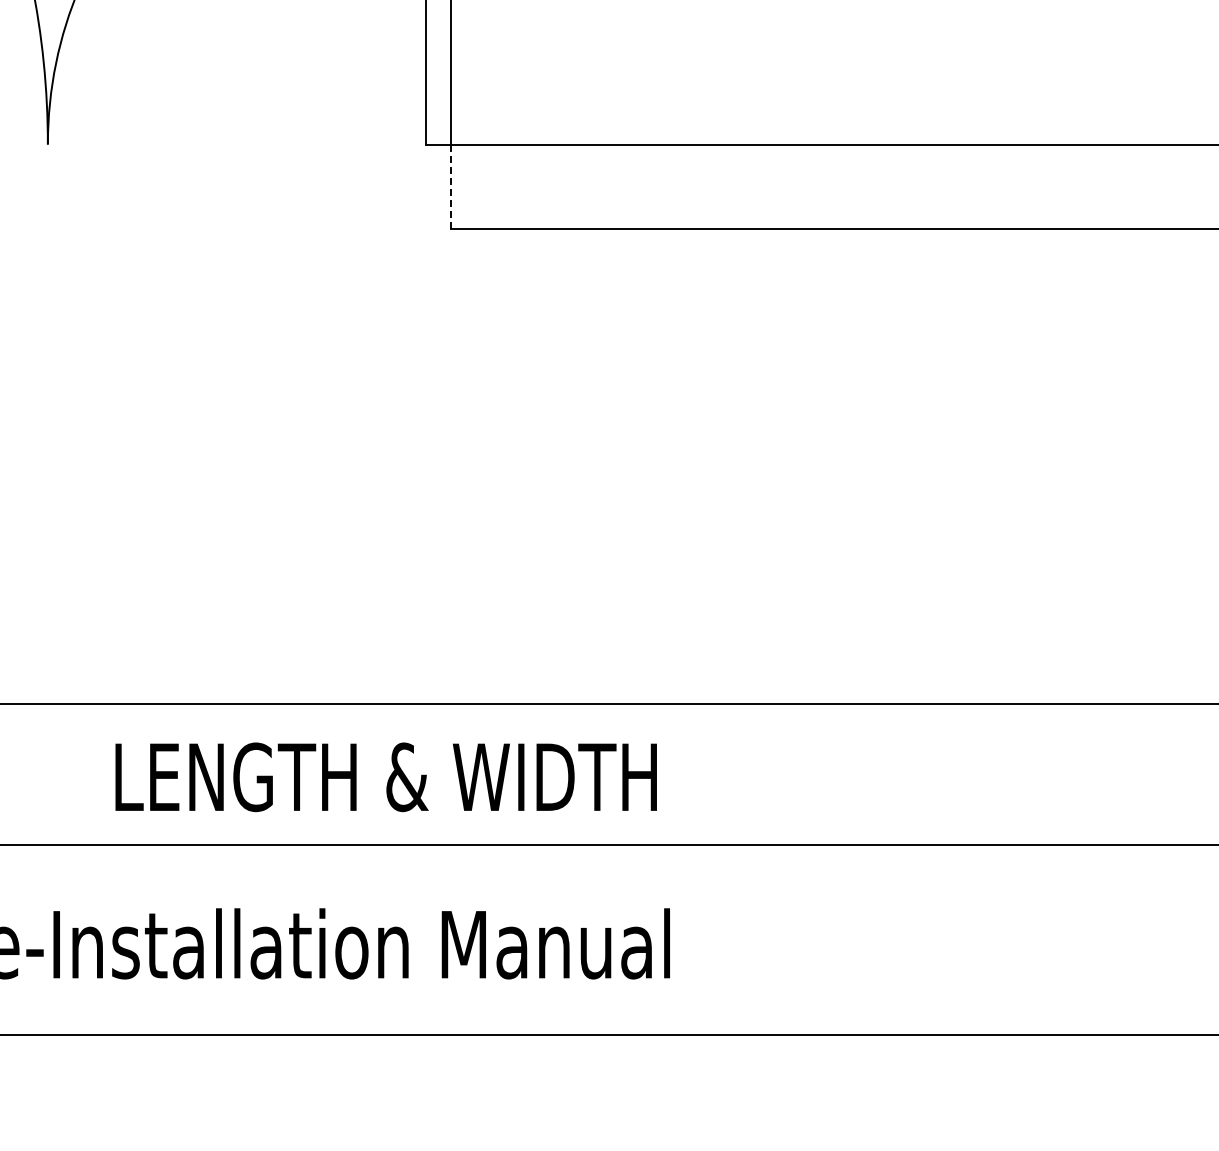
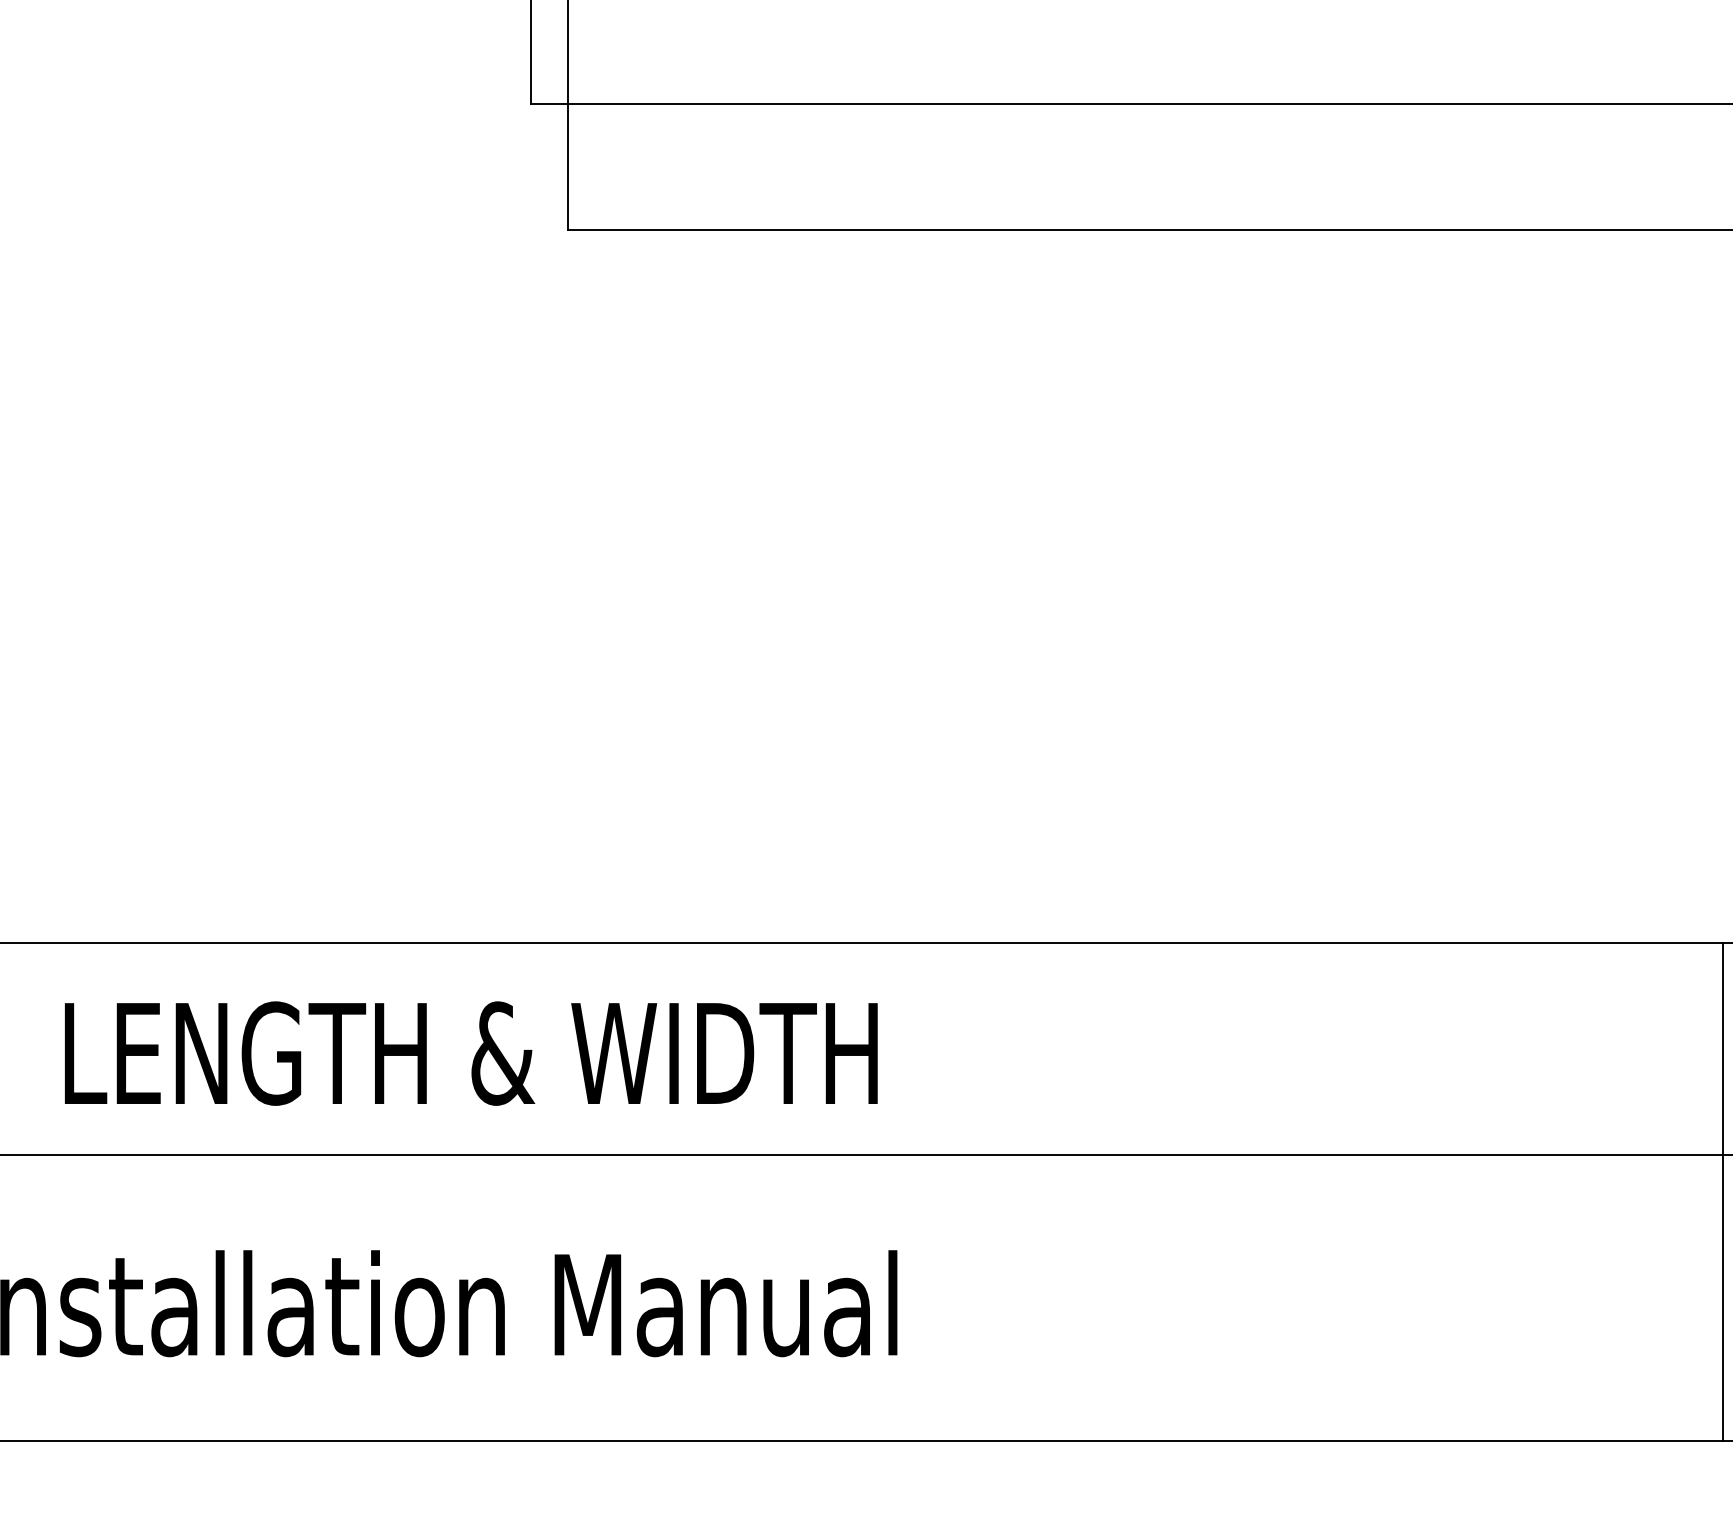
line: (450, 186) -> (567, 166), dashed -> solid

